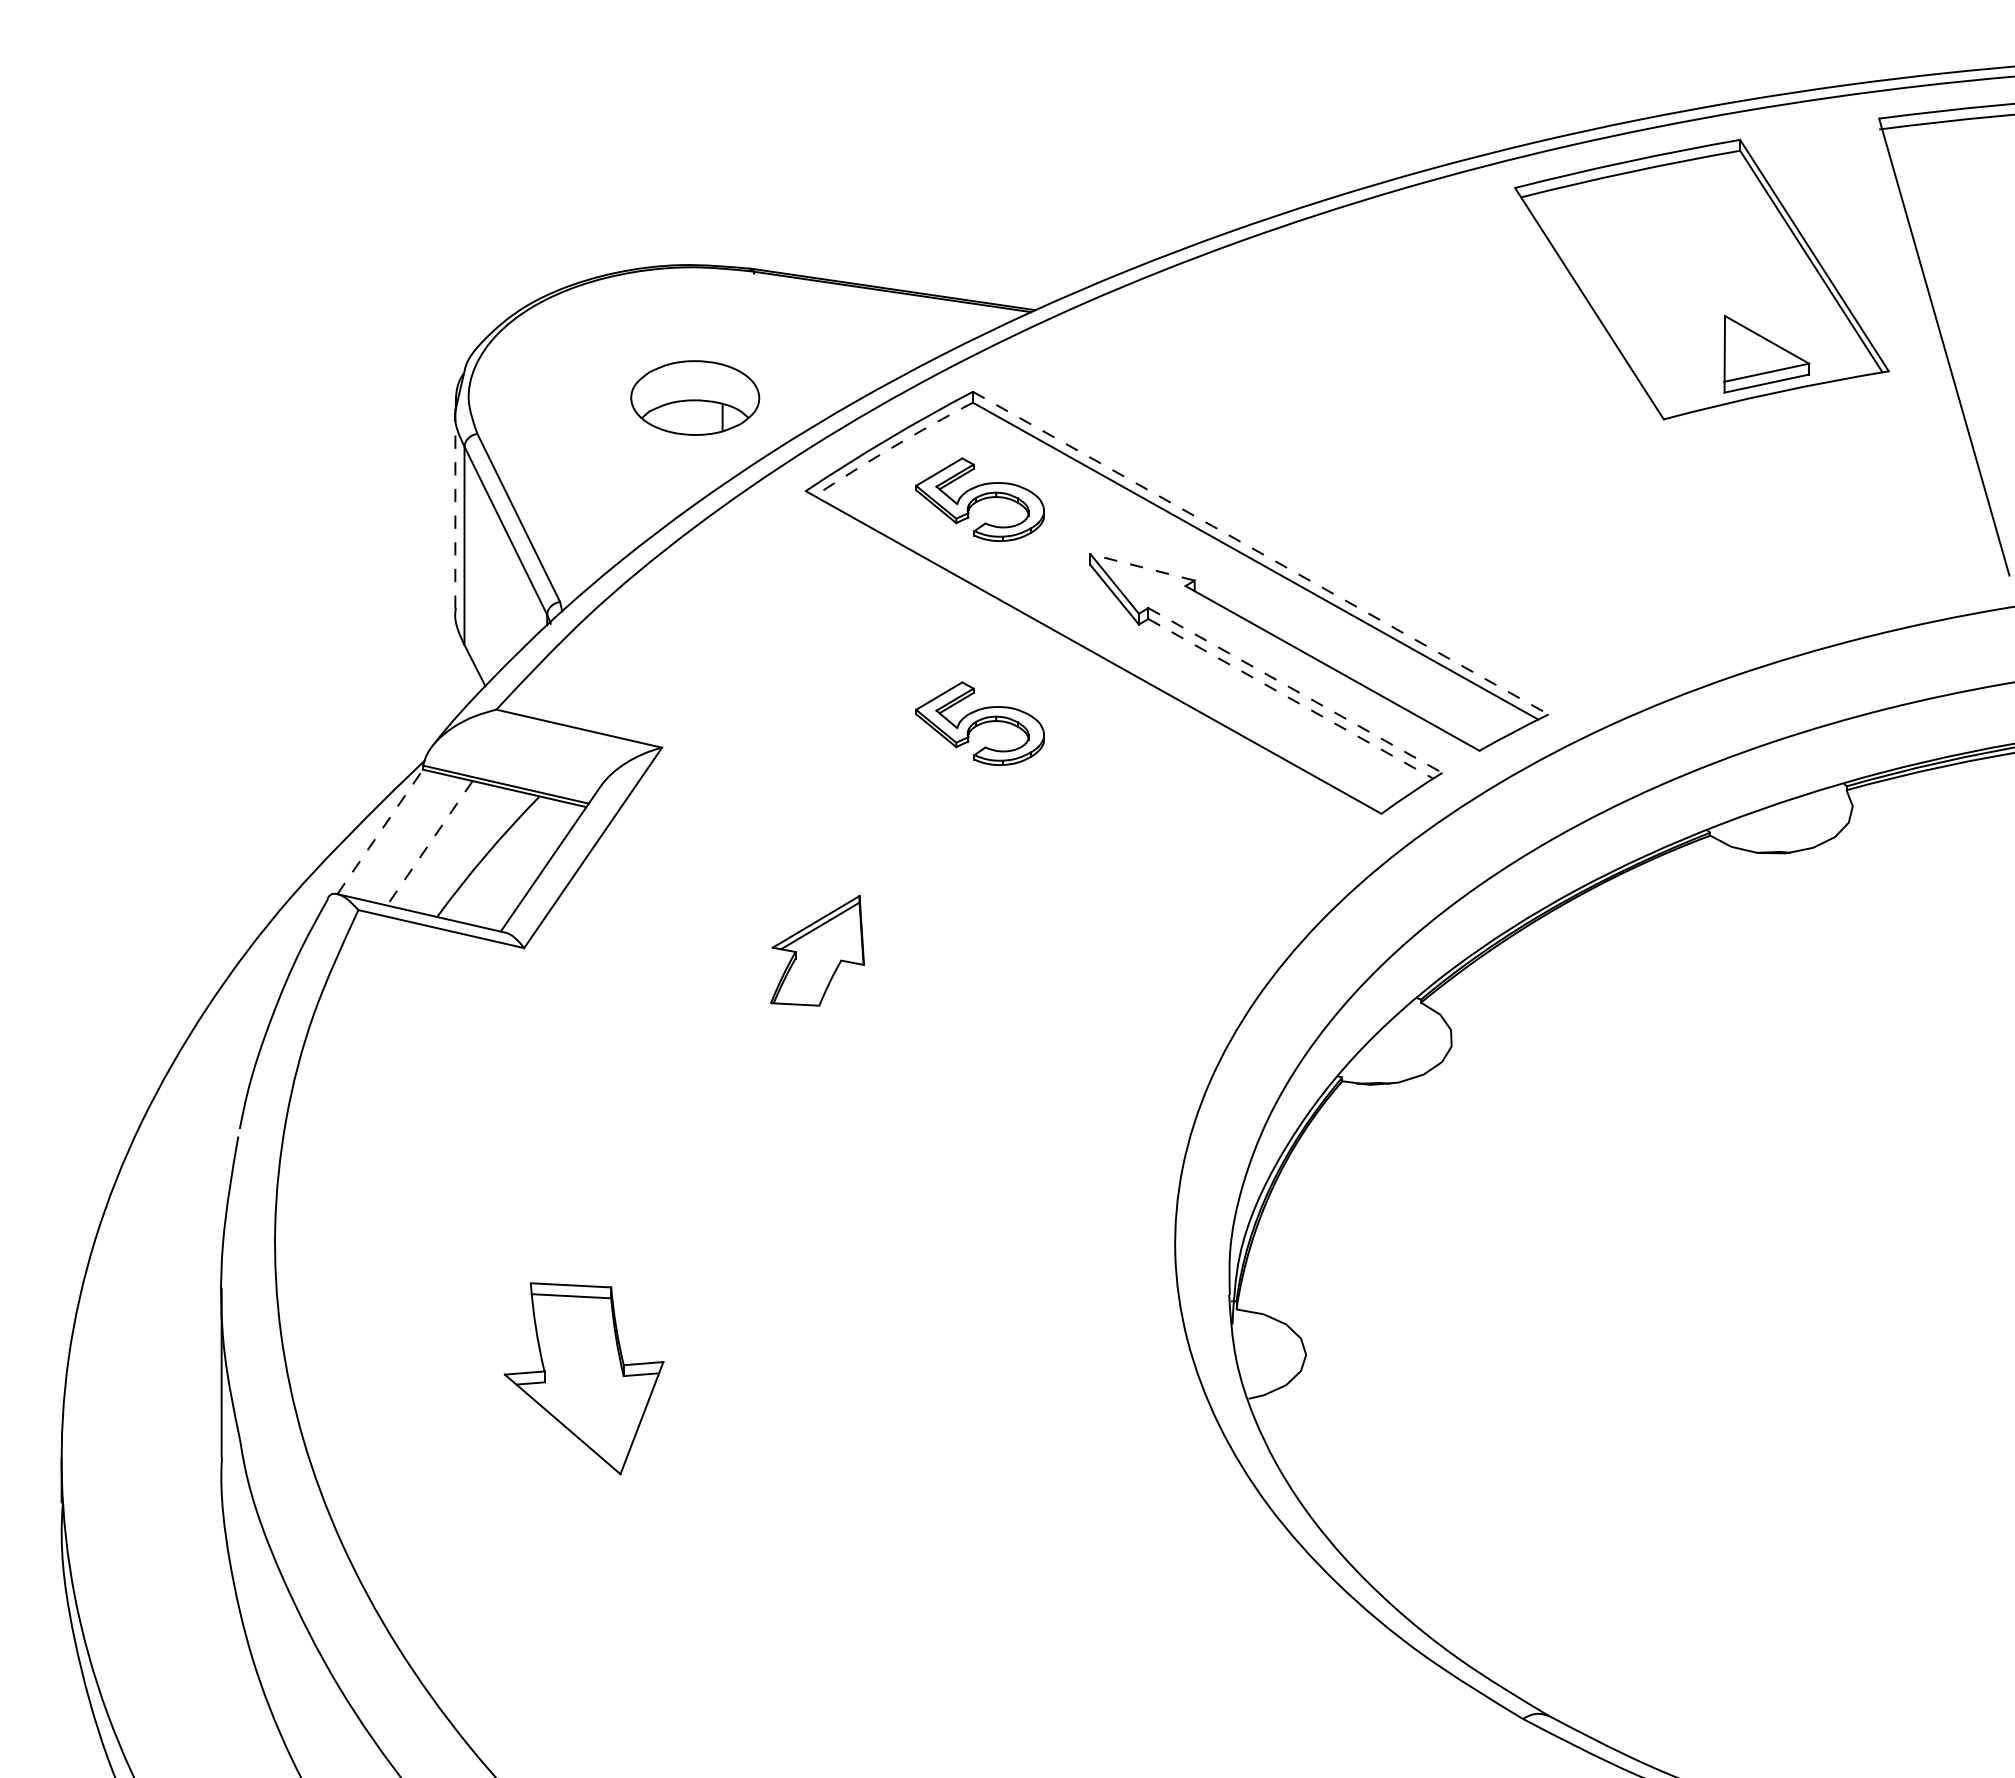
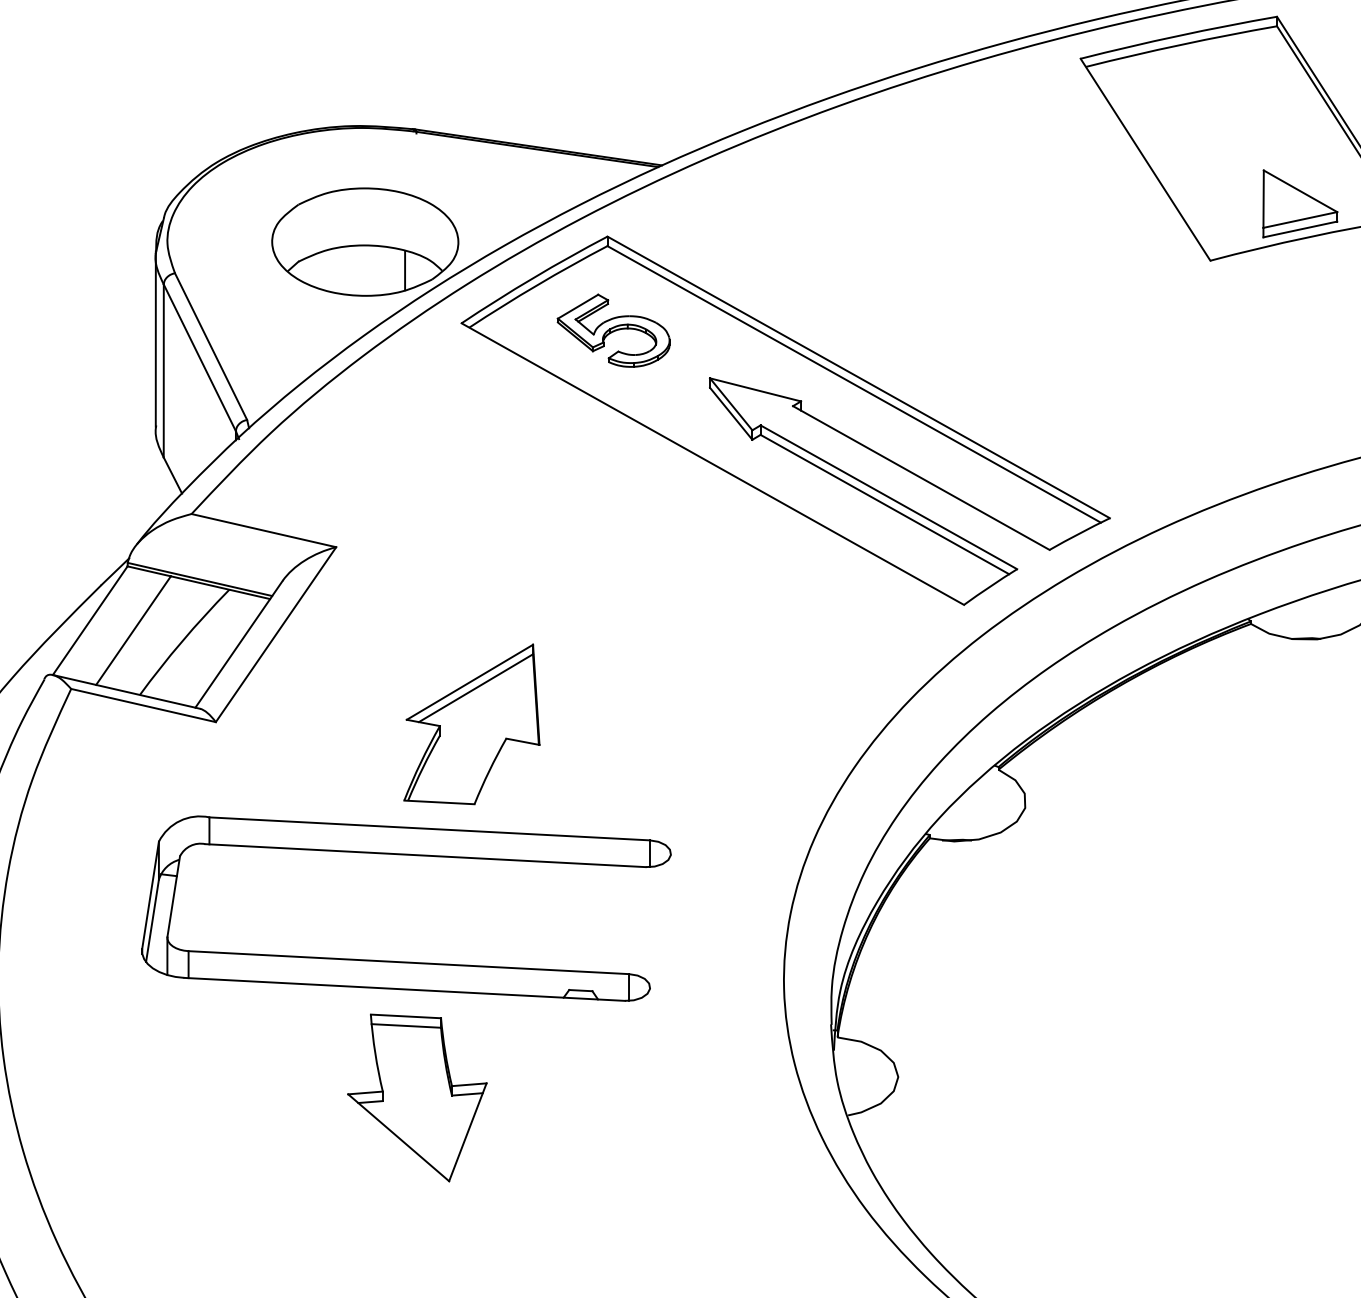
part: (694, 397) -> (364, 241), size x1.67
arc: (892, 447) -> (537, 285), dashed -> solid
line: (455, 509) -> (155, 339), dashed -> solid
line: (1260, 553) -> (858, 377), dashed -> solid
line: (1142, 567) -> (755, 389), dashed -> solid
line: (1295, 690) -> (888, 497), dashed -> solid
line: (1291, 699) -> (885, 505), dashed -> solid
part: (979, 723) -> (613, 526), removed
line: (380, 831) -> (90, 620), dashed -> solid
line: (429, 843) -> (133, 630), dashed -> solid
part: (817, 950) -> (471, 724), size x1.67
part: (746, 1101) -> (409, 855), added
part: (583, 1378) -> (416, 1097), moved

